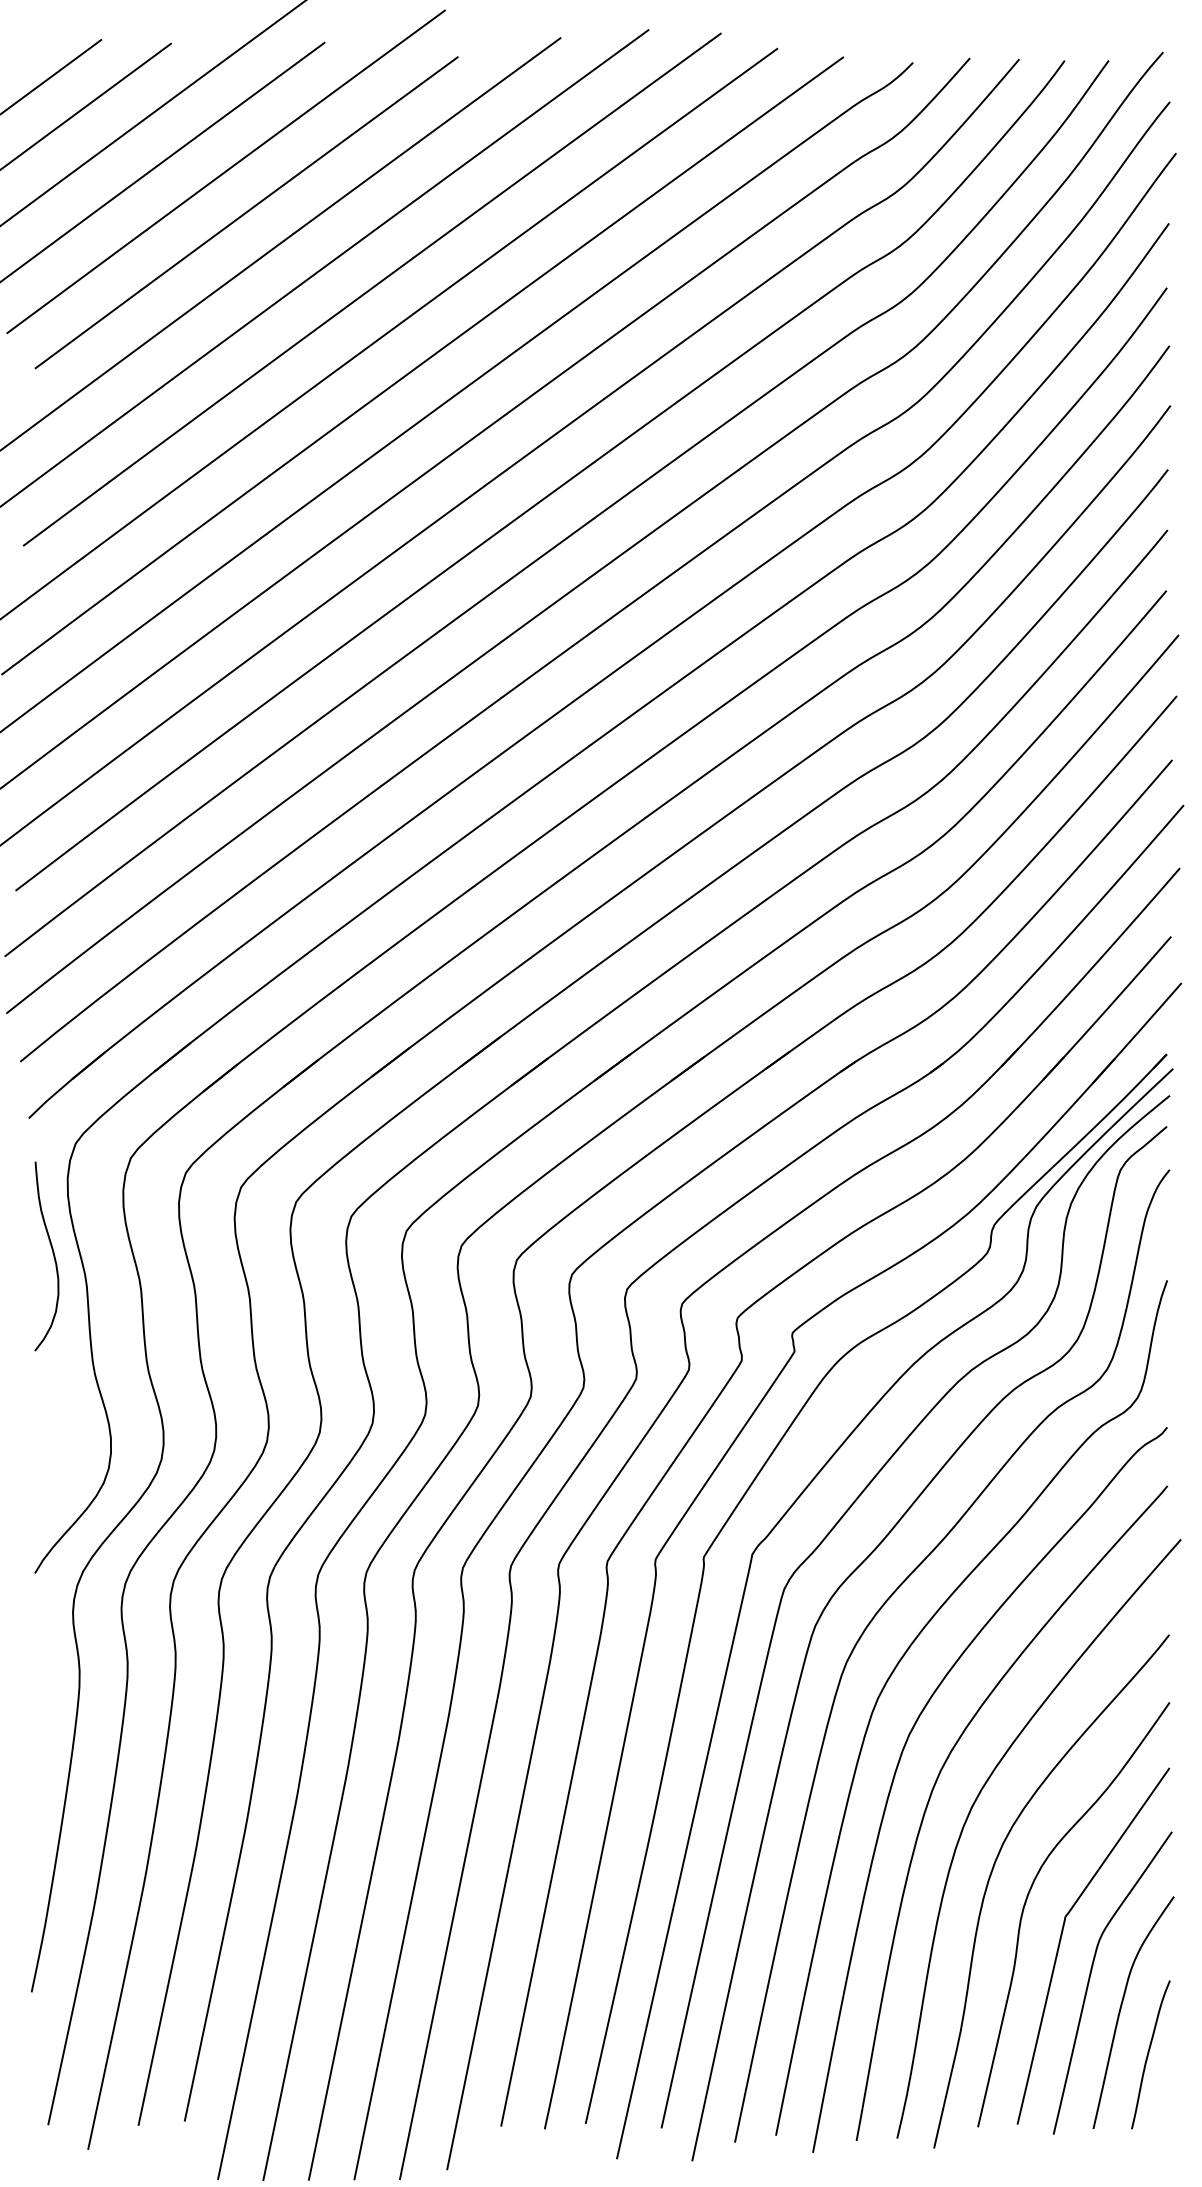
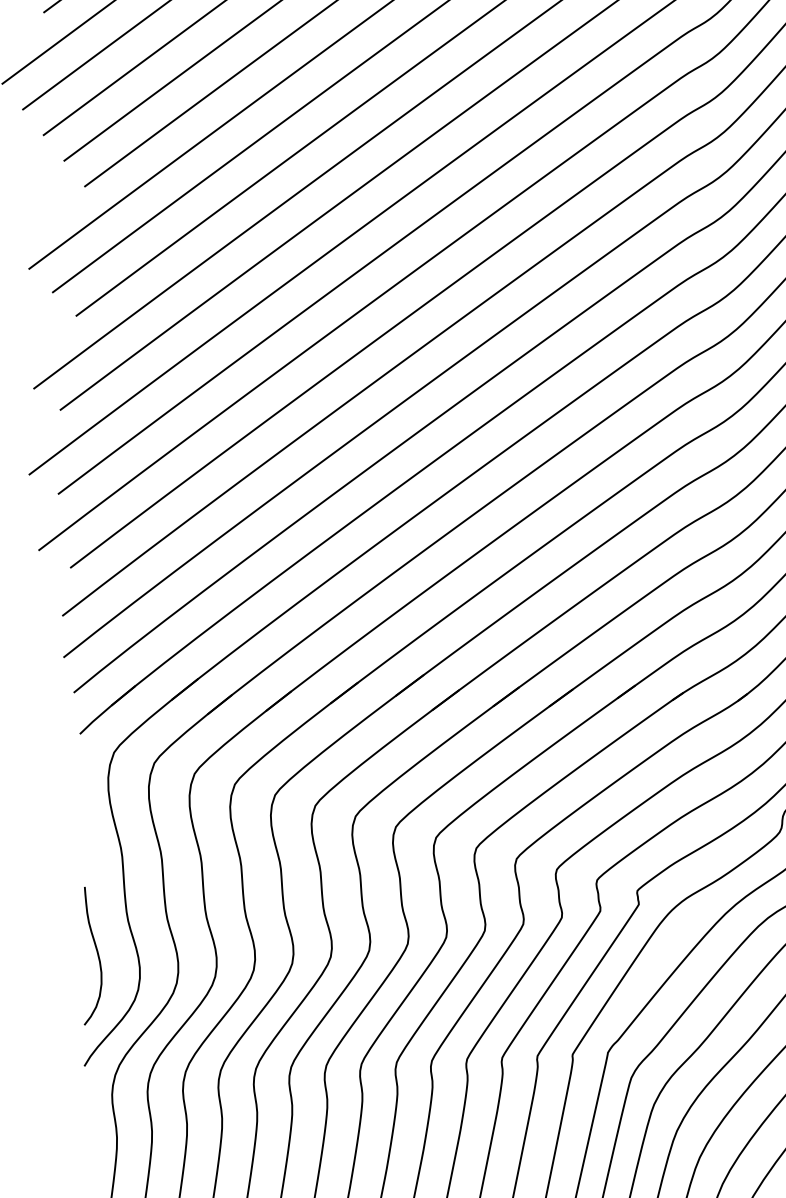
curve: (52, 1253) -> (97, 953), moved

